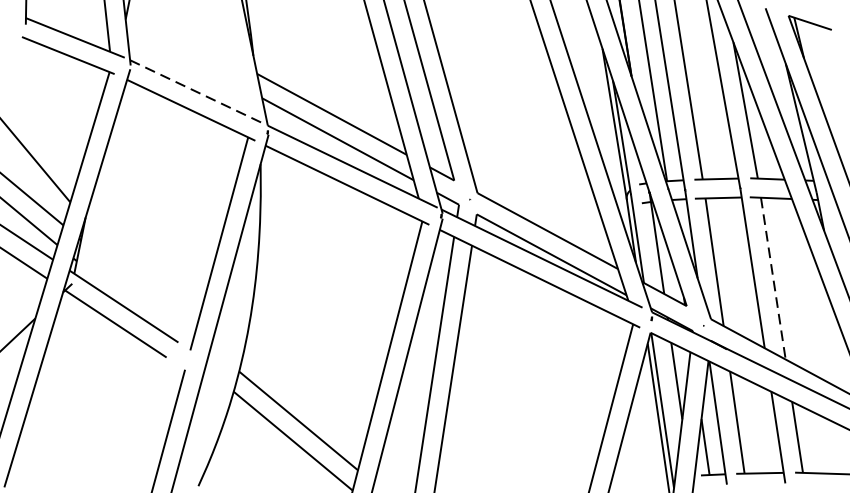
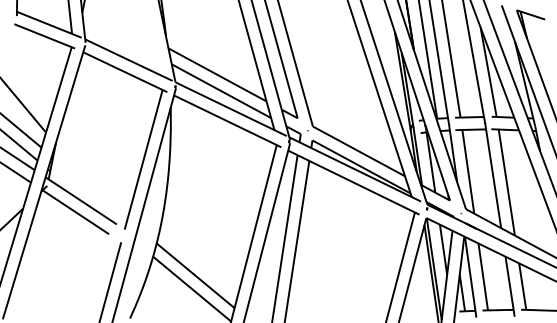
line: (197, 92) -> (129, 60), dashed -> solid
line: (772, 278) -> (506, 182), dashed -> solid

